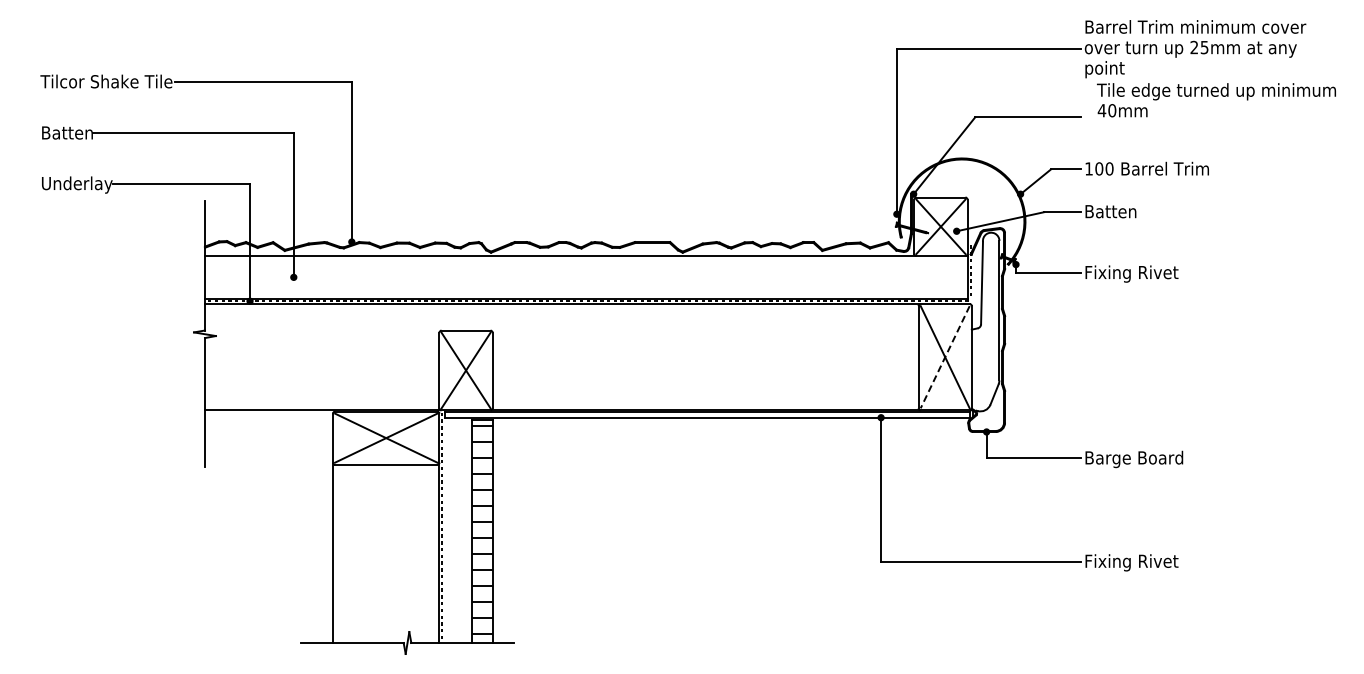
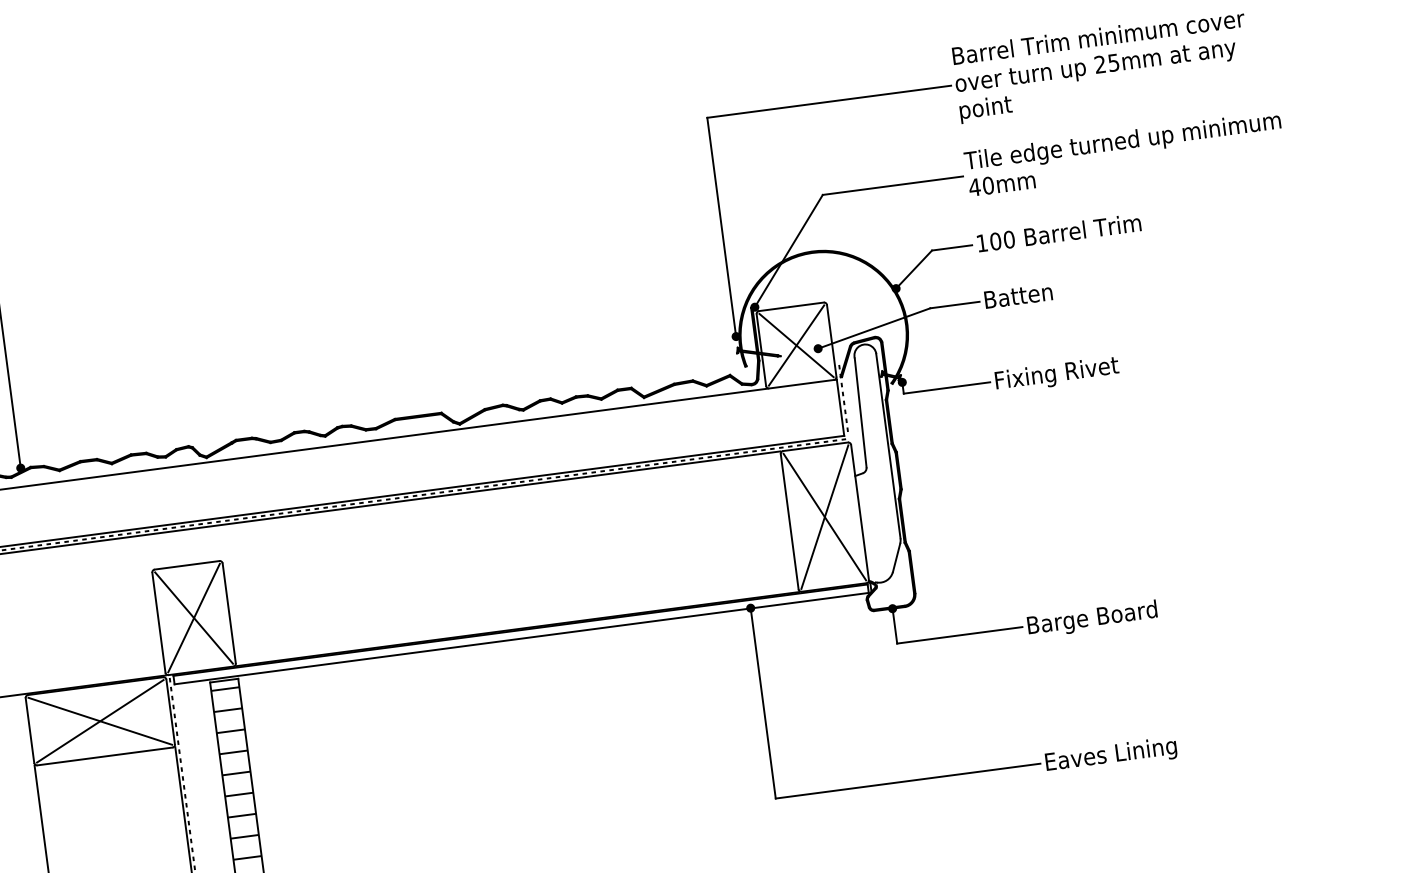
text: (1216, 100) -> (1124, 154), moved
line: (945, 357) -> (825, 517), dashed -> solid
text: (1135, 562) -> (1112, 755), Fixing Rivet -> Eaves Lining

